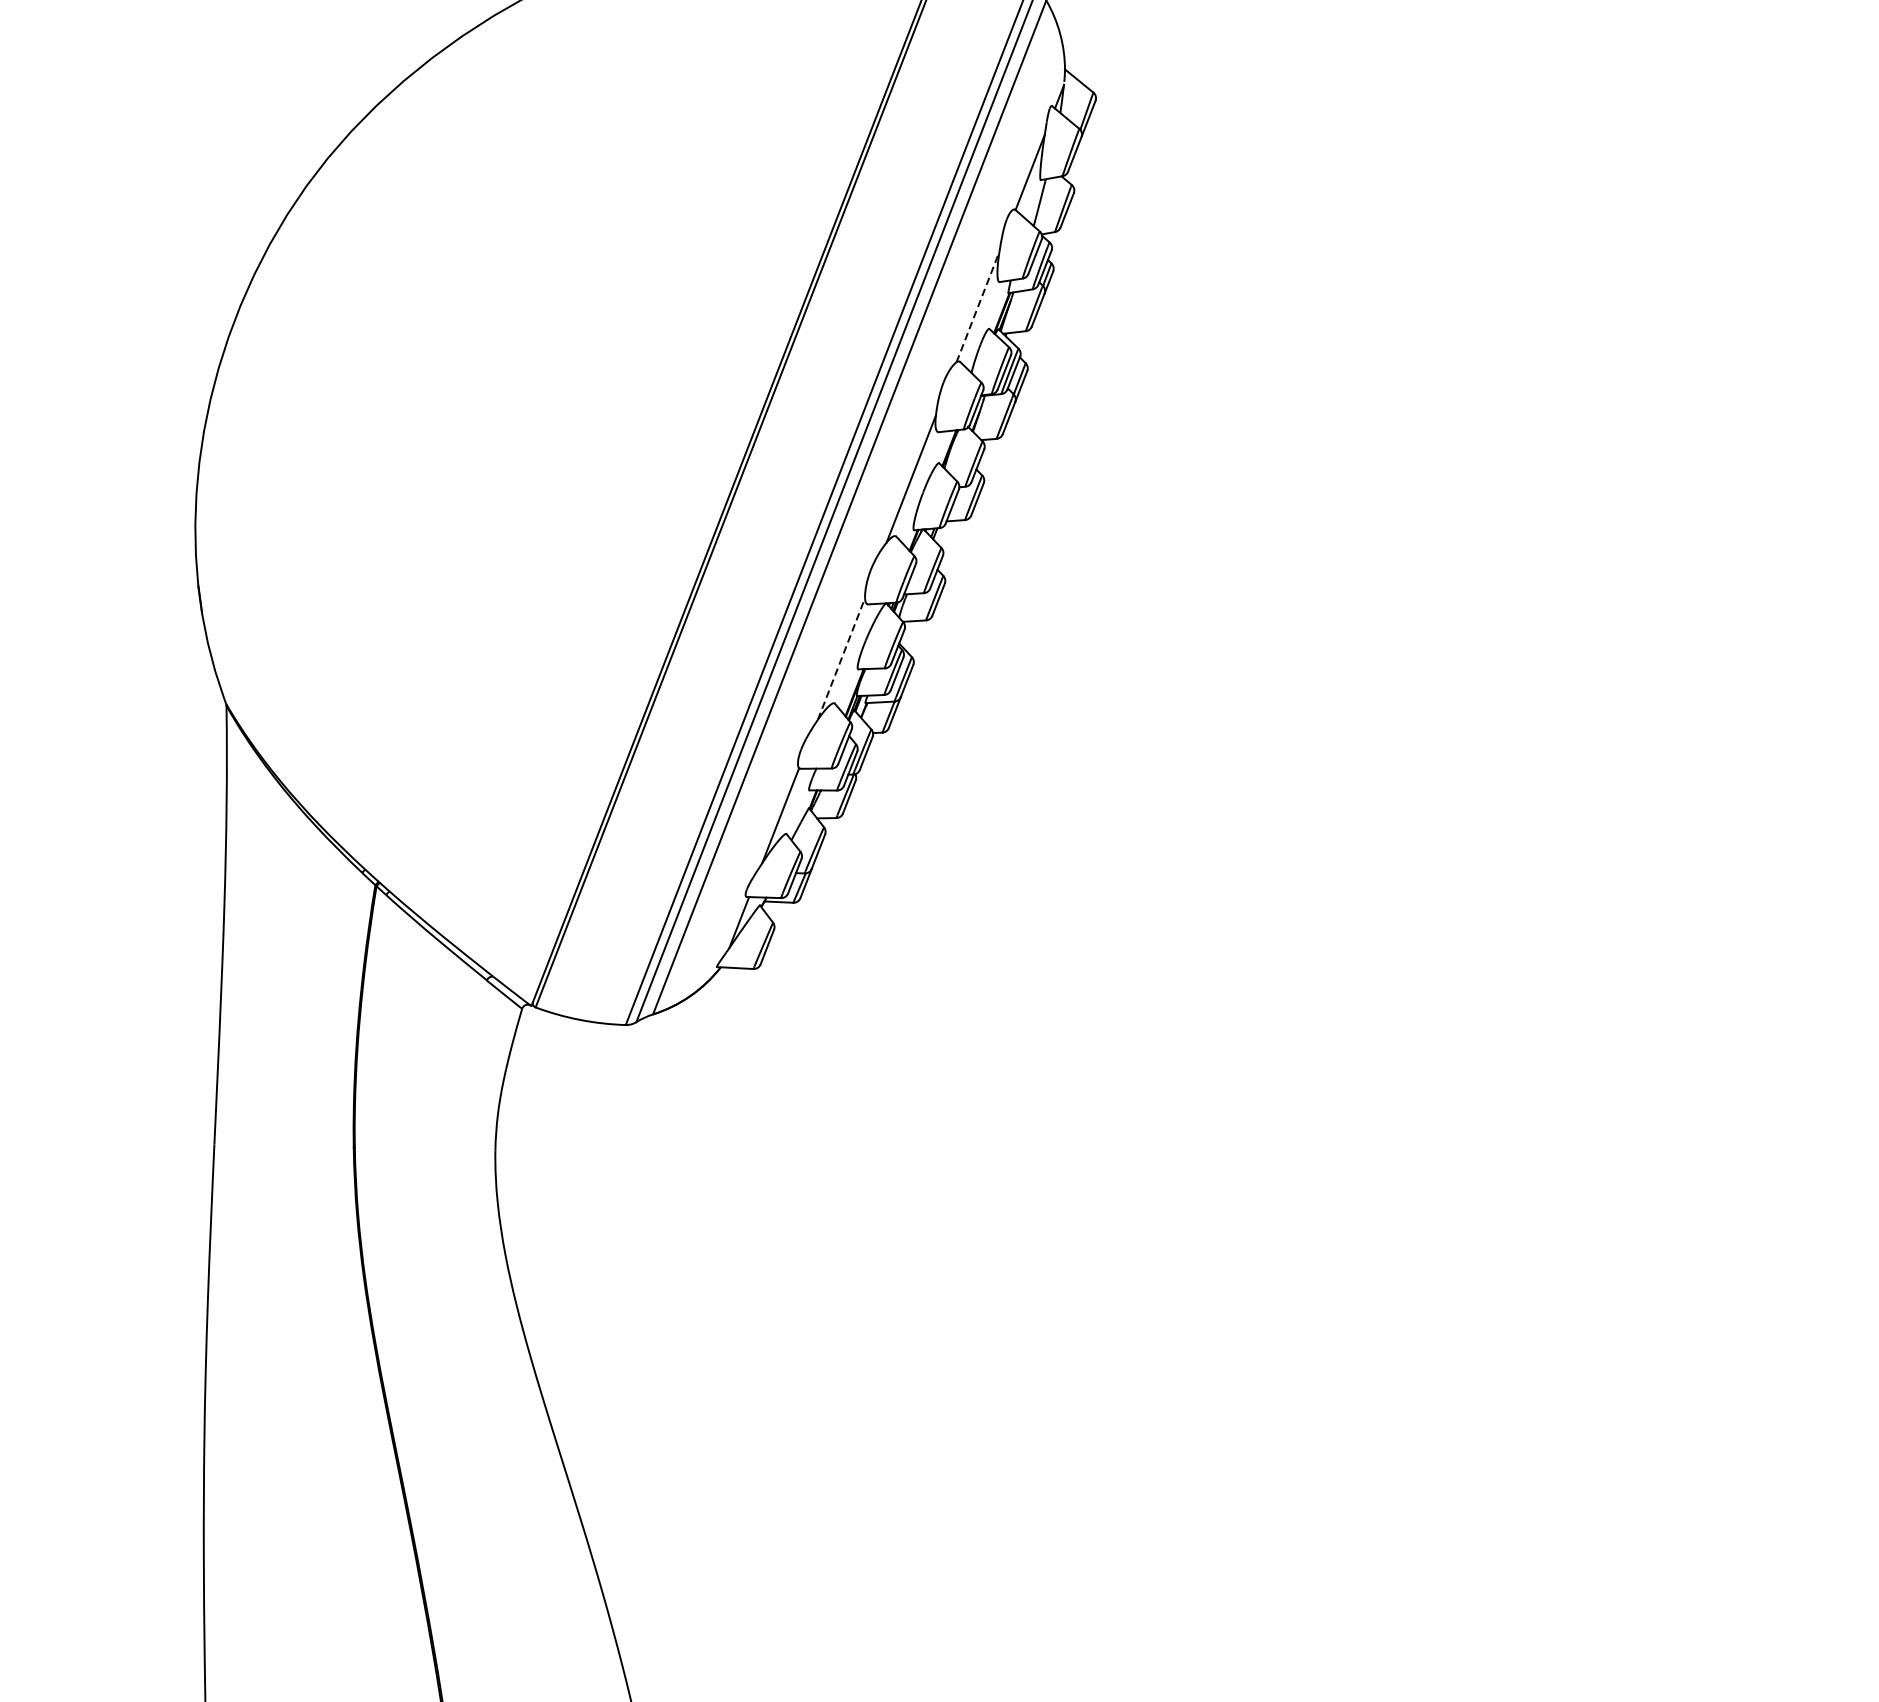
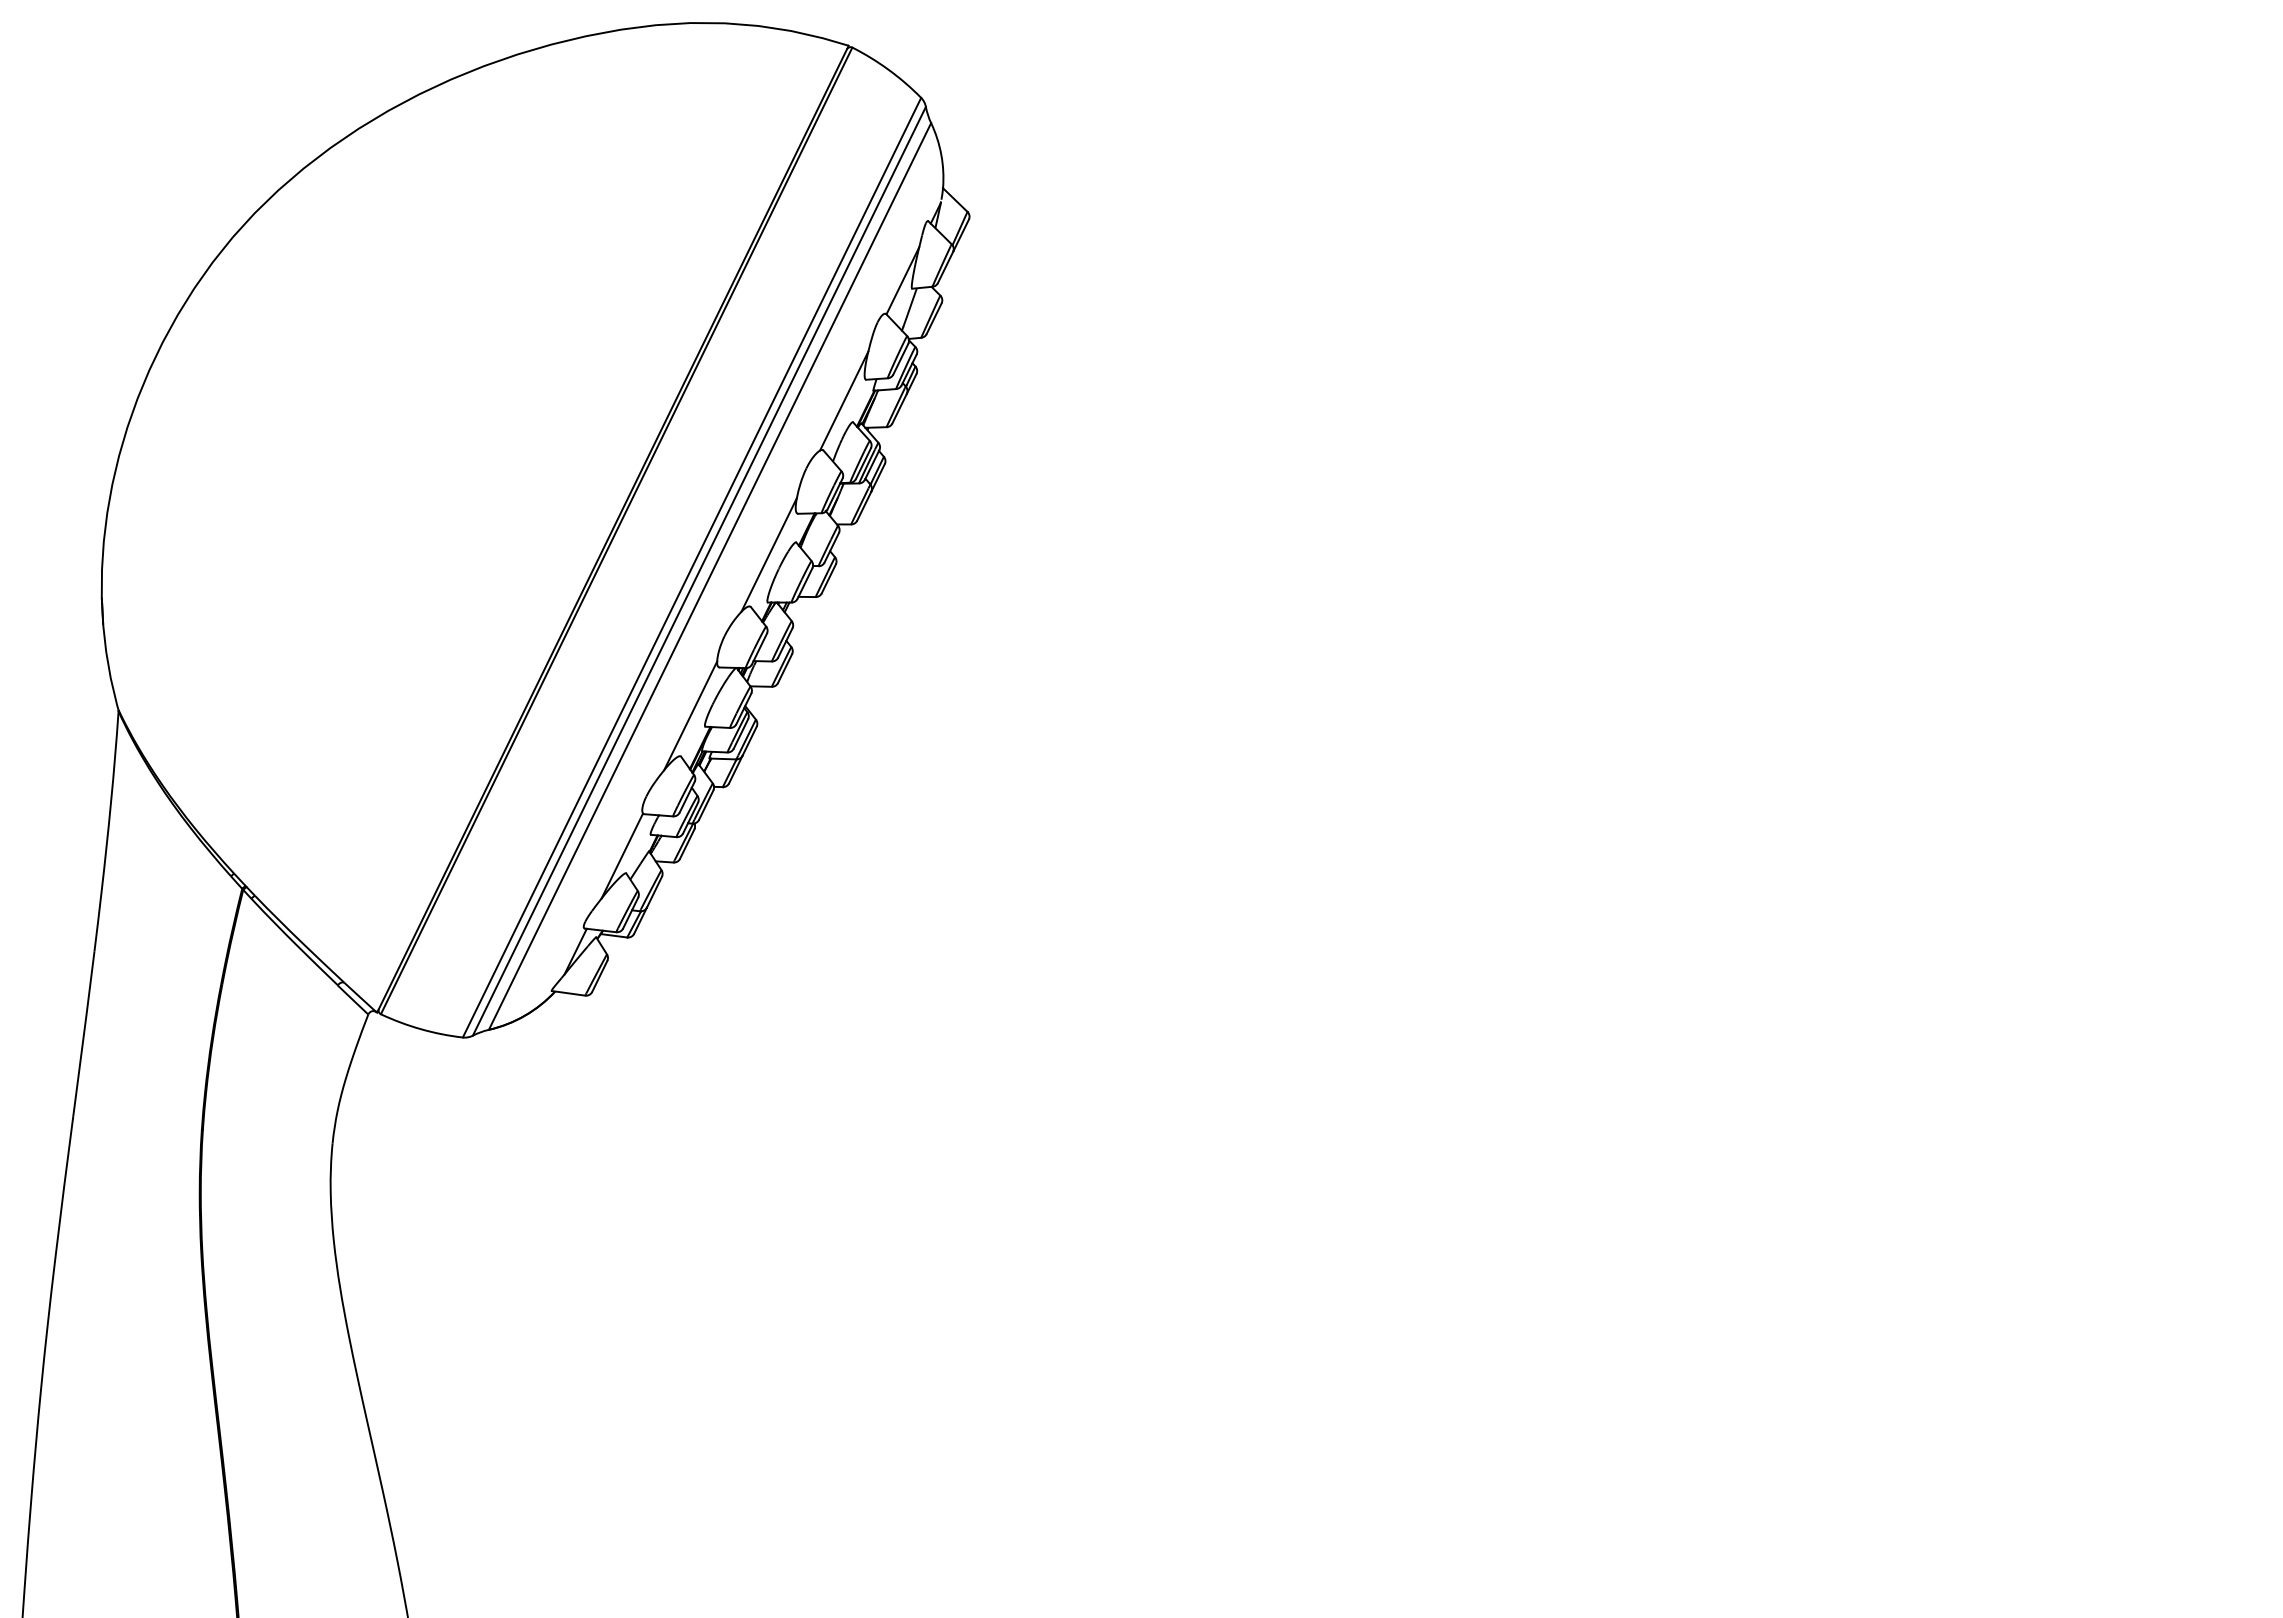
line: (978, 306) -> (844, 400), dashed -> solid
line: (841, 658) -> (690, 715), dashed -> solid

